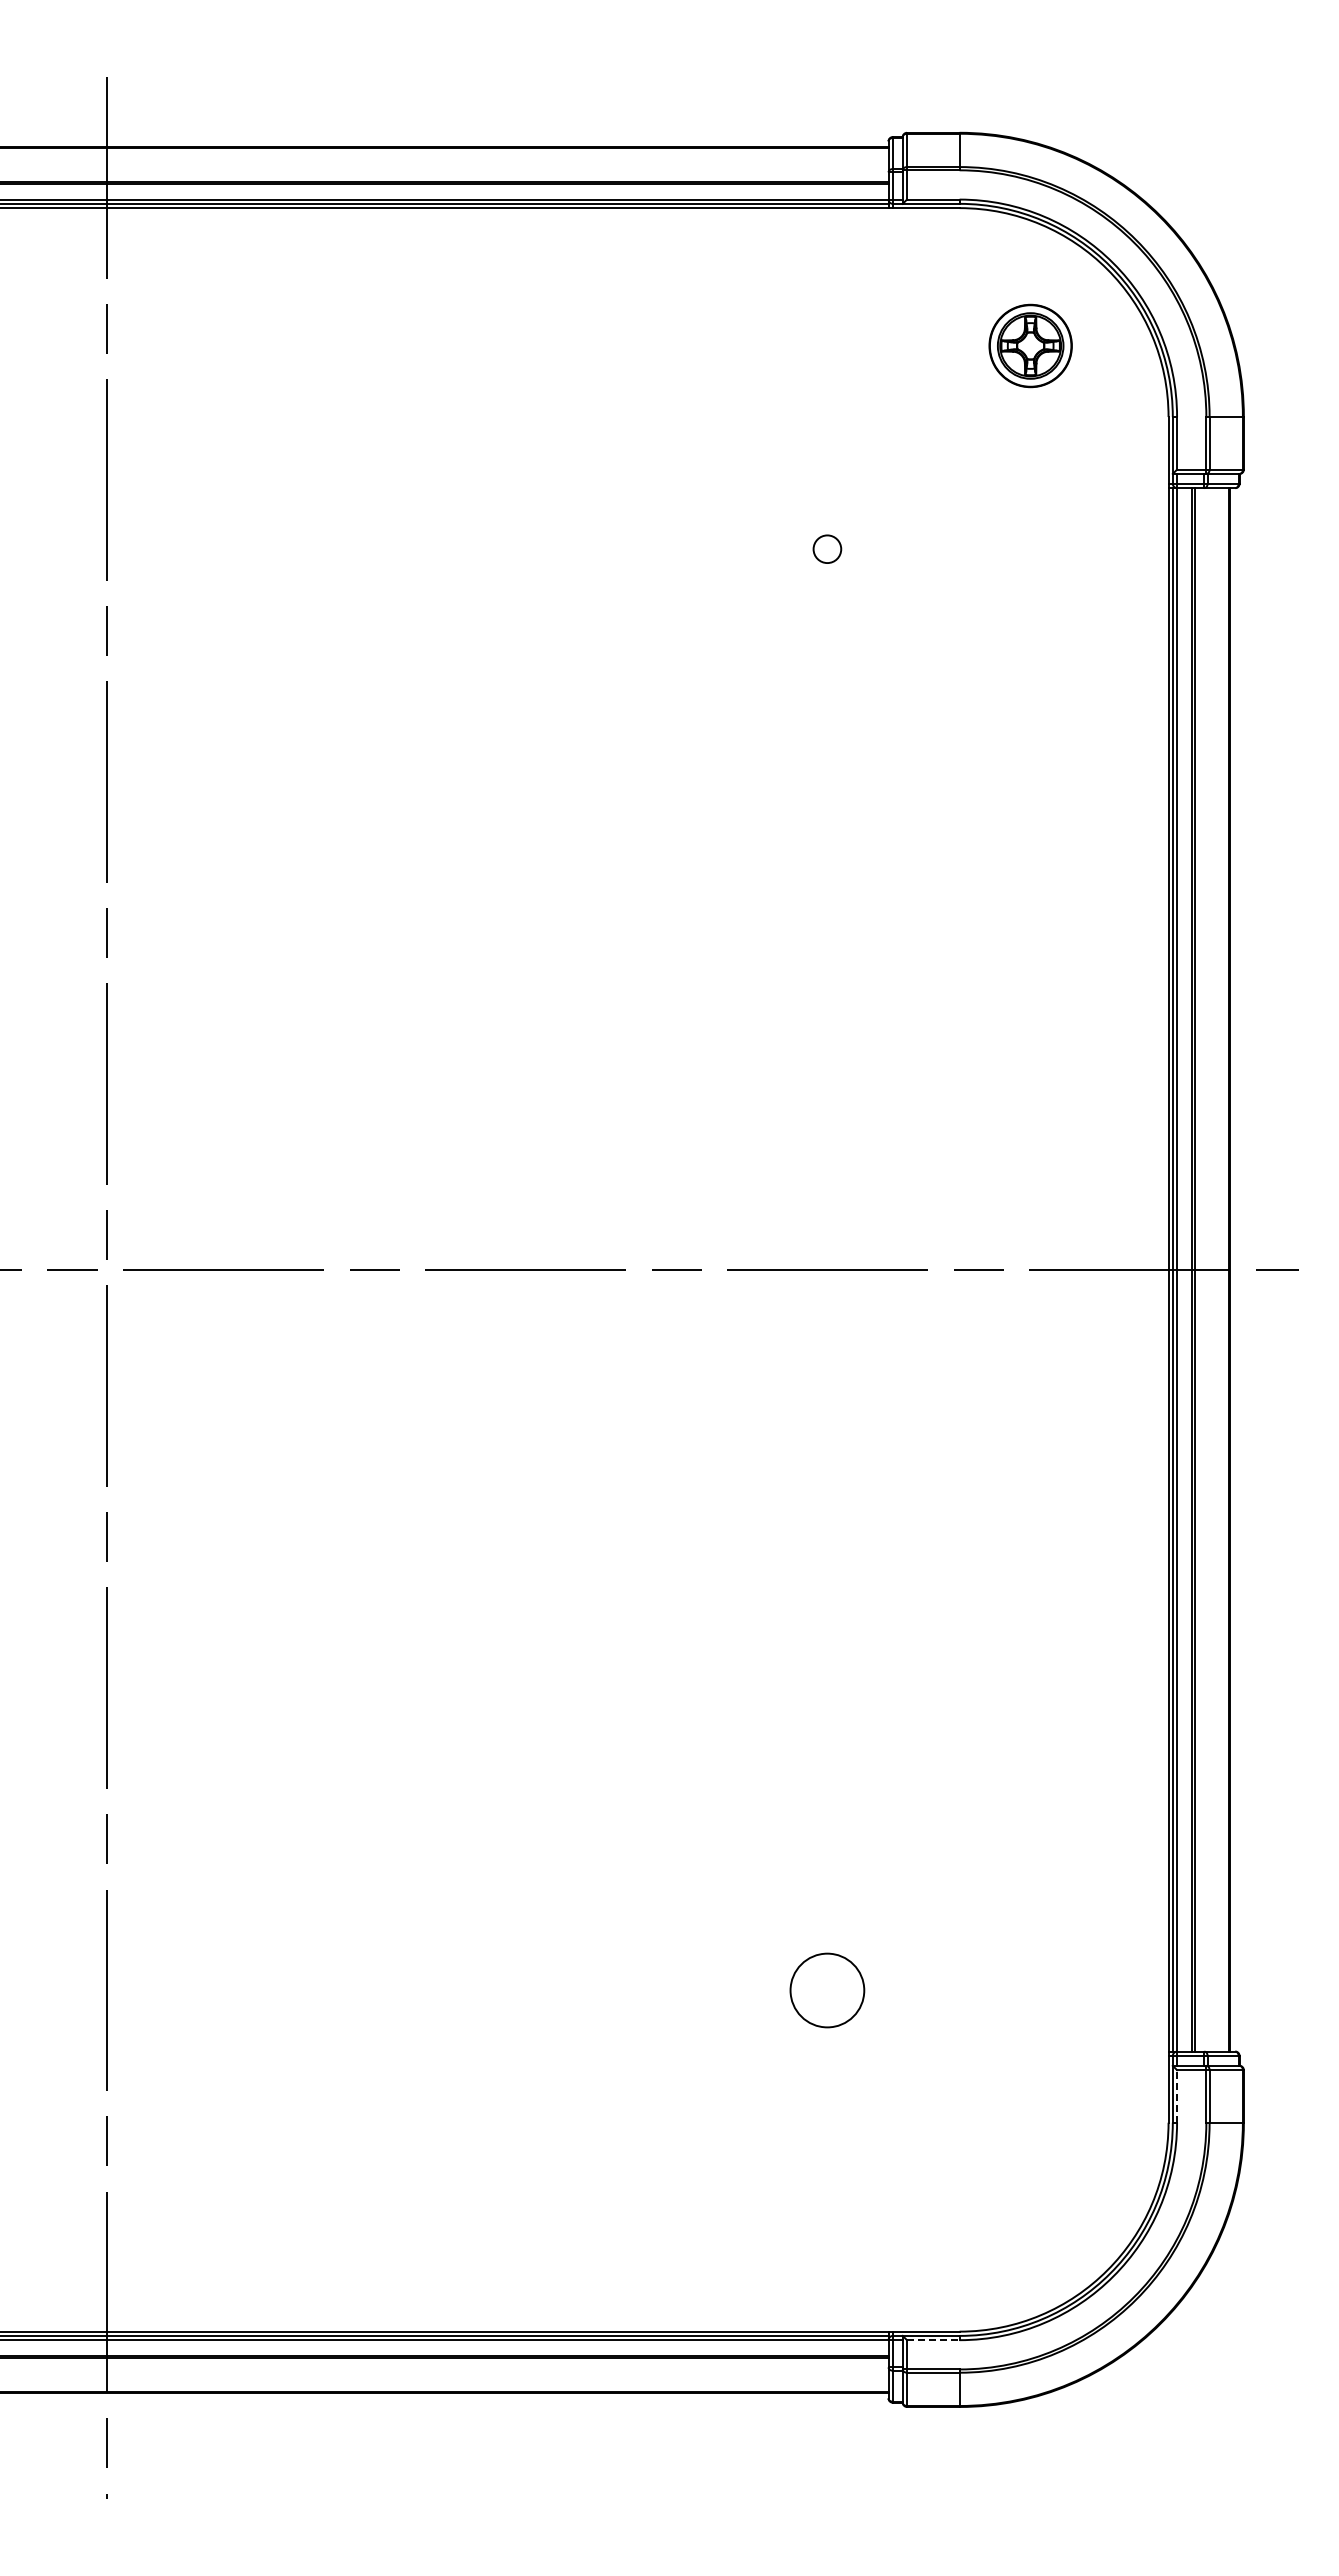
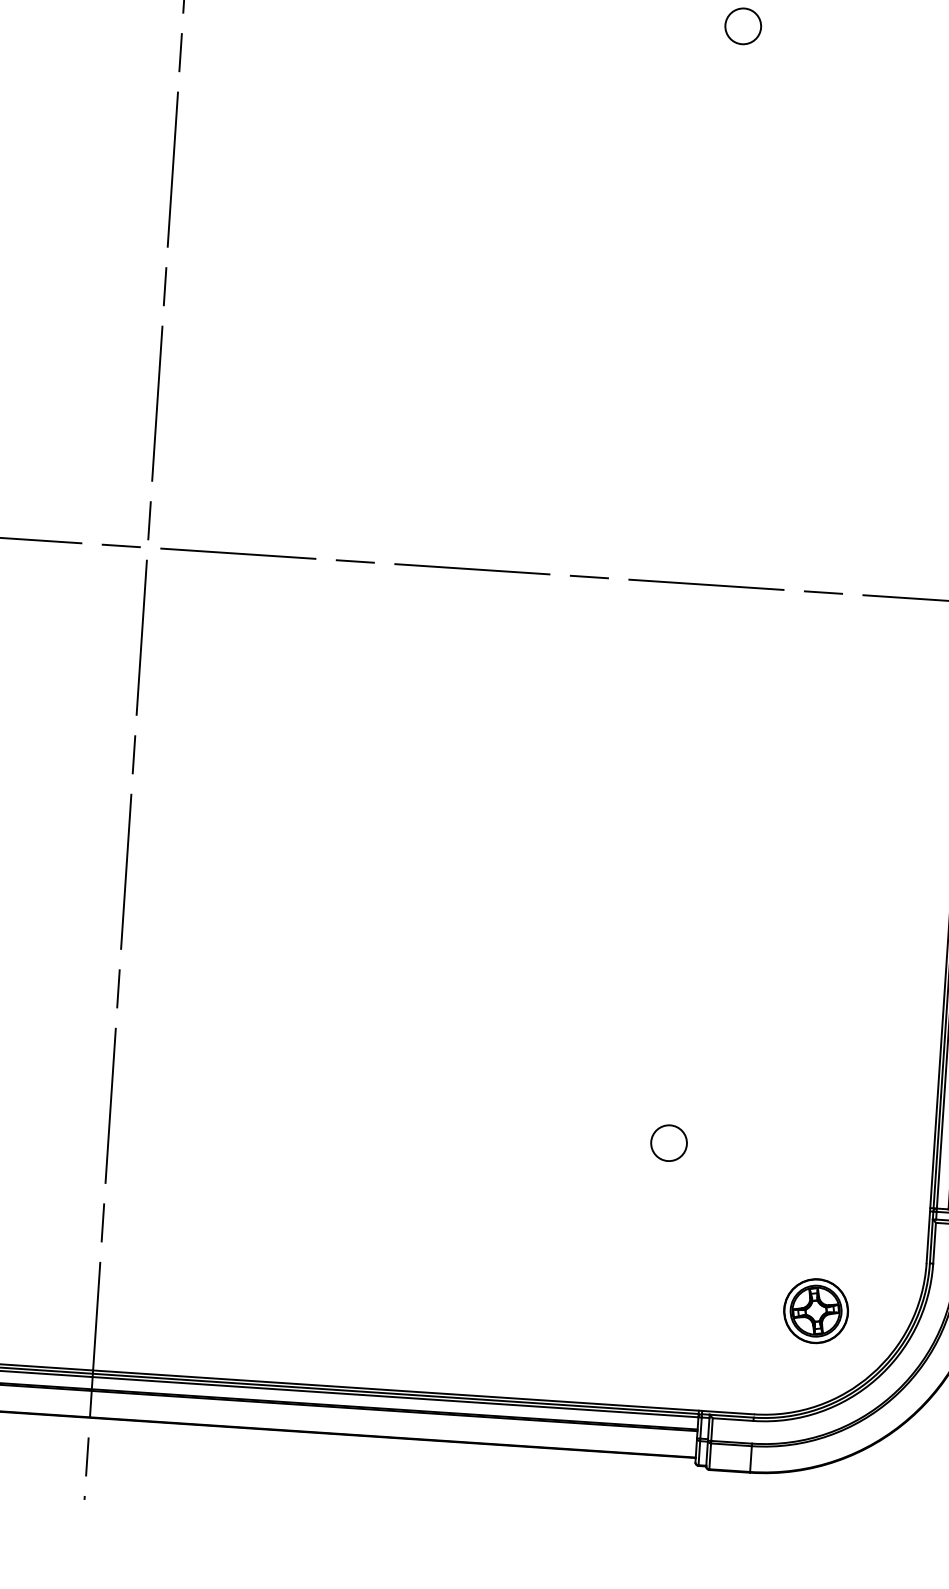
circle: (827, 549) -> (743, 26), size x1.67
circle: (827, 1990) -> (669, 1143), size x0.62
line: (1177, 2095) -> (934, 1242), dashed -> solid
part: (1030, 2193) -> (815, 1310), added
line: (933, 2340) -> (733, 1419), dashed -> solid

